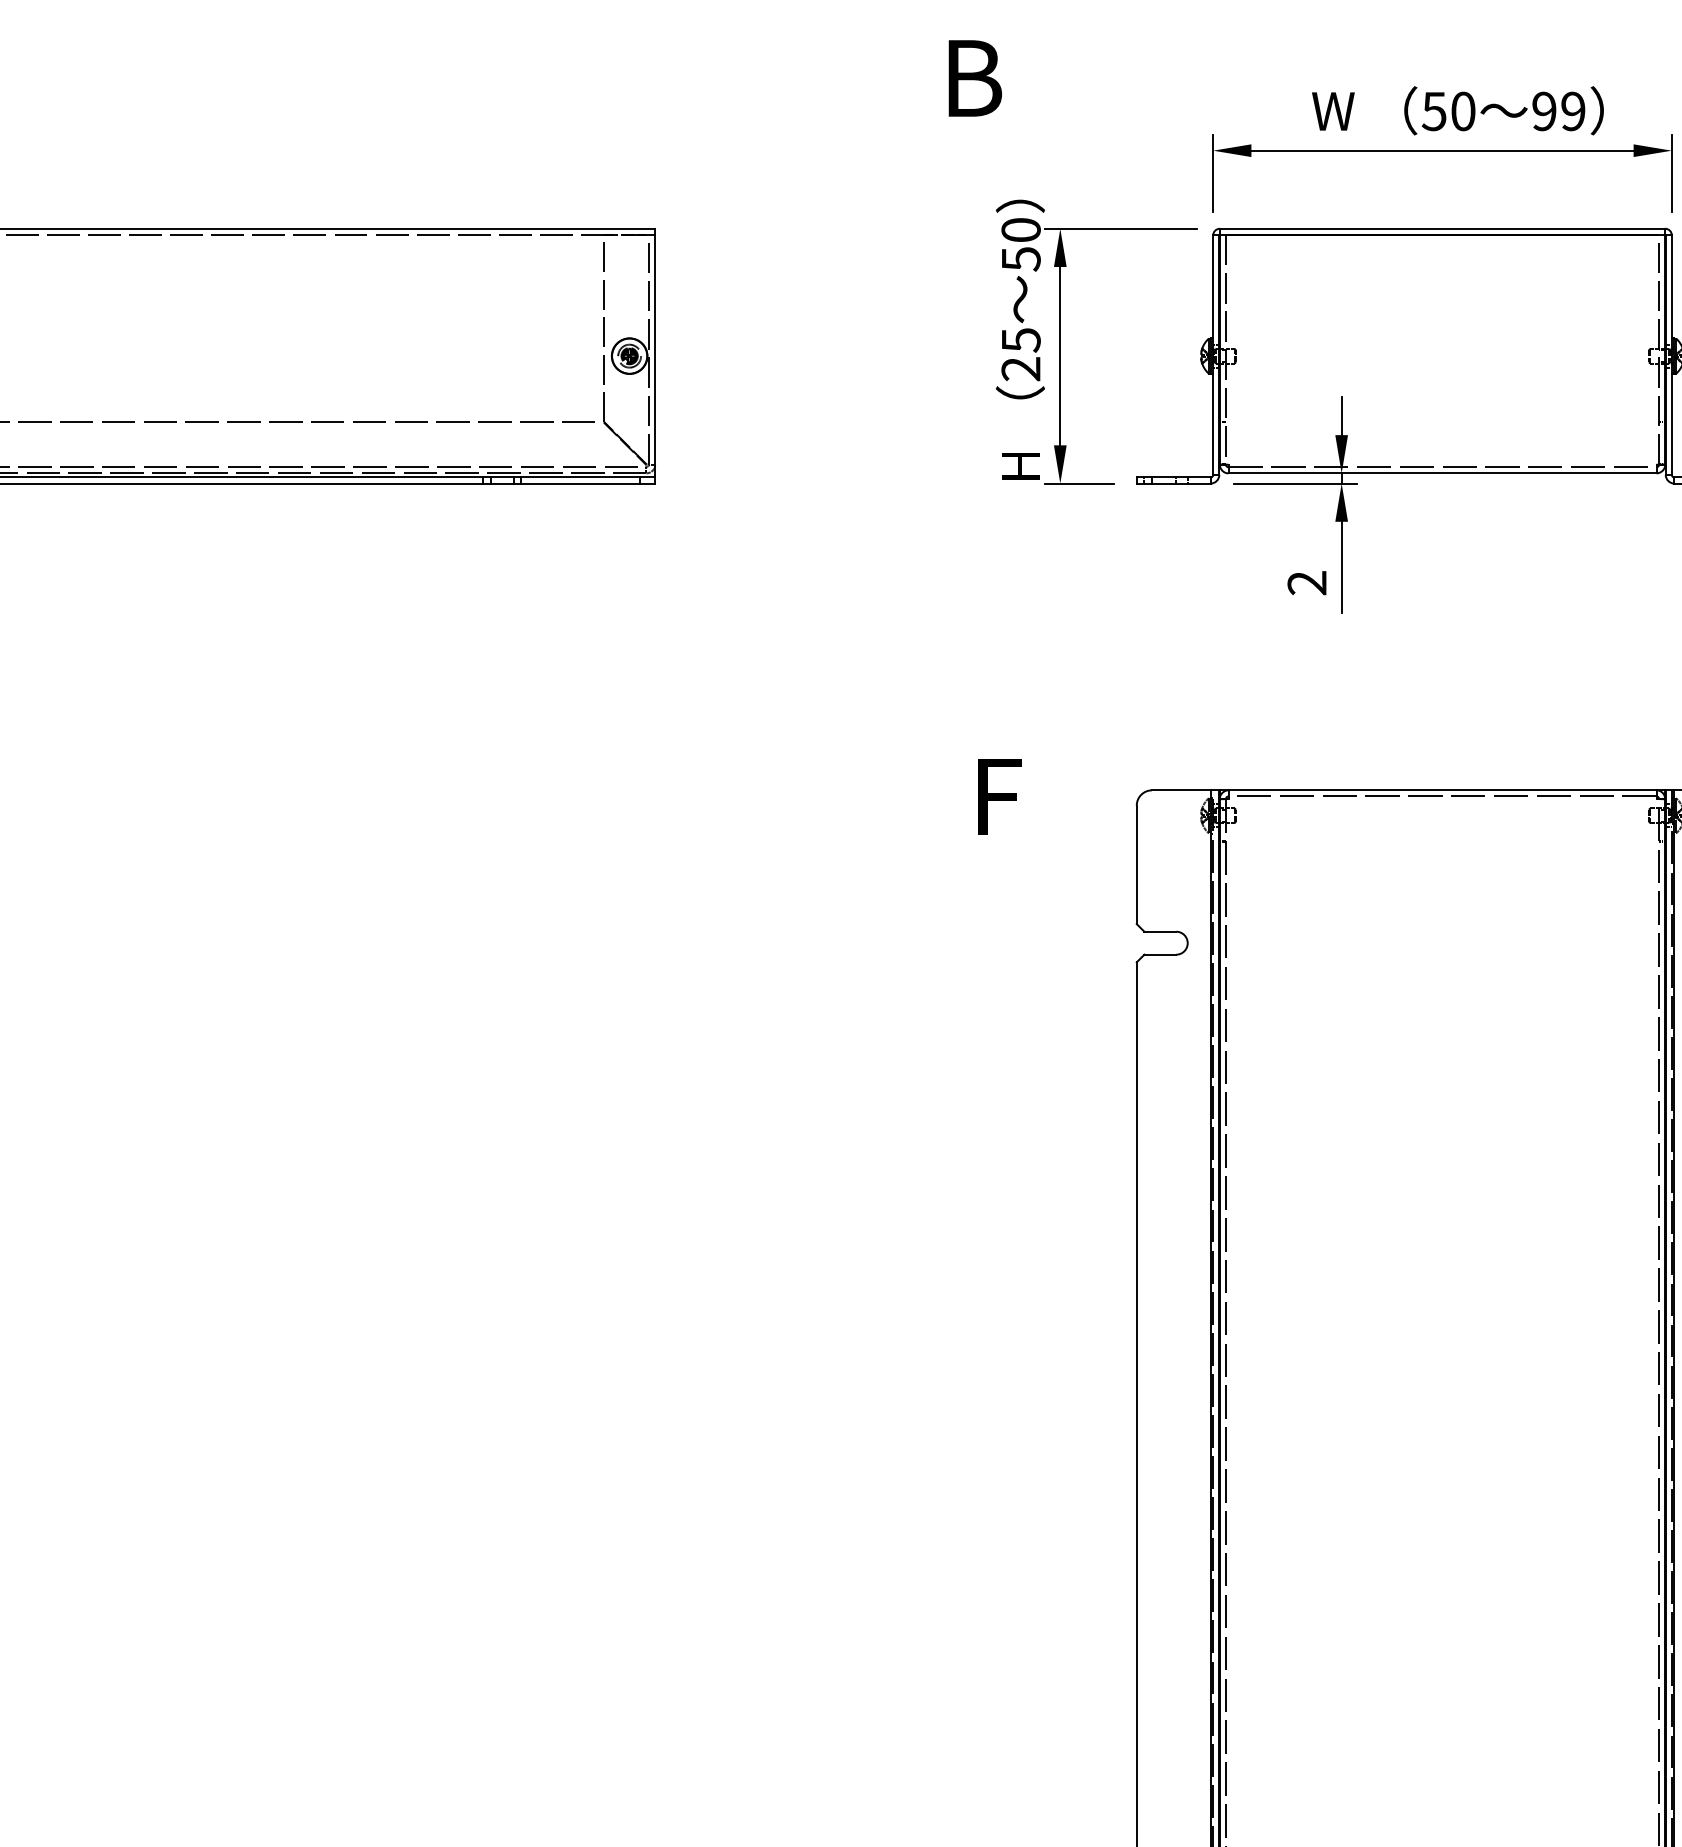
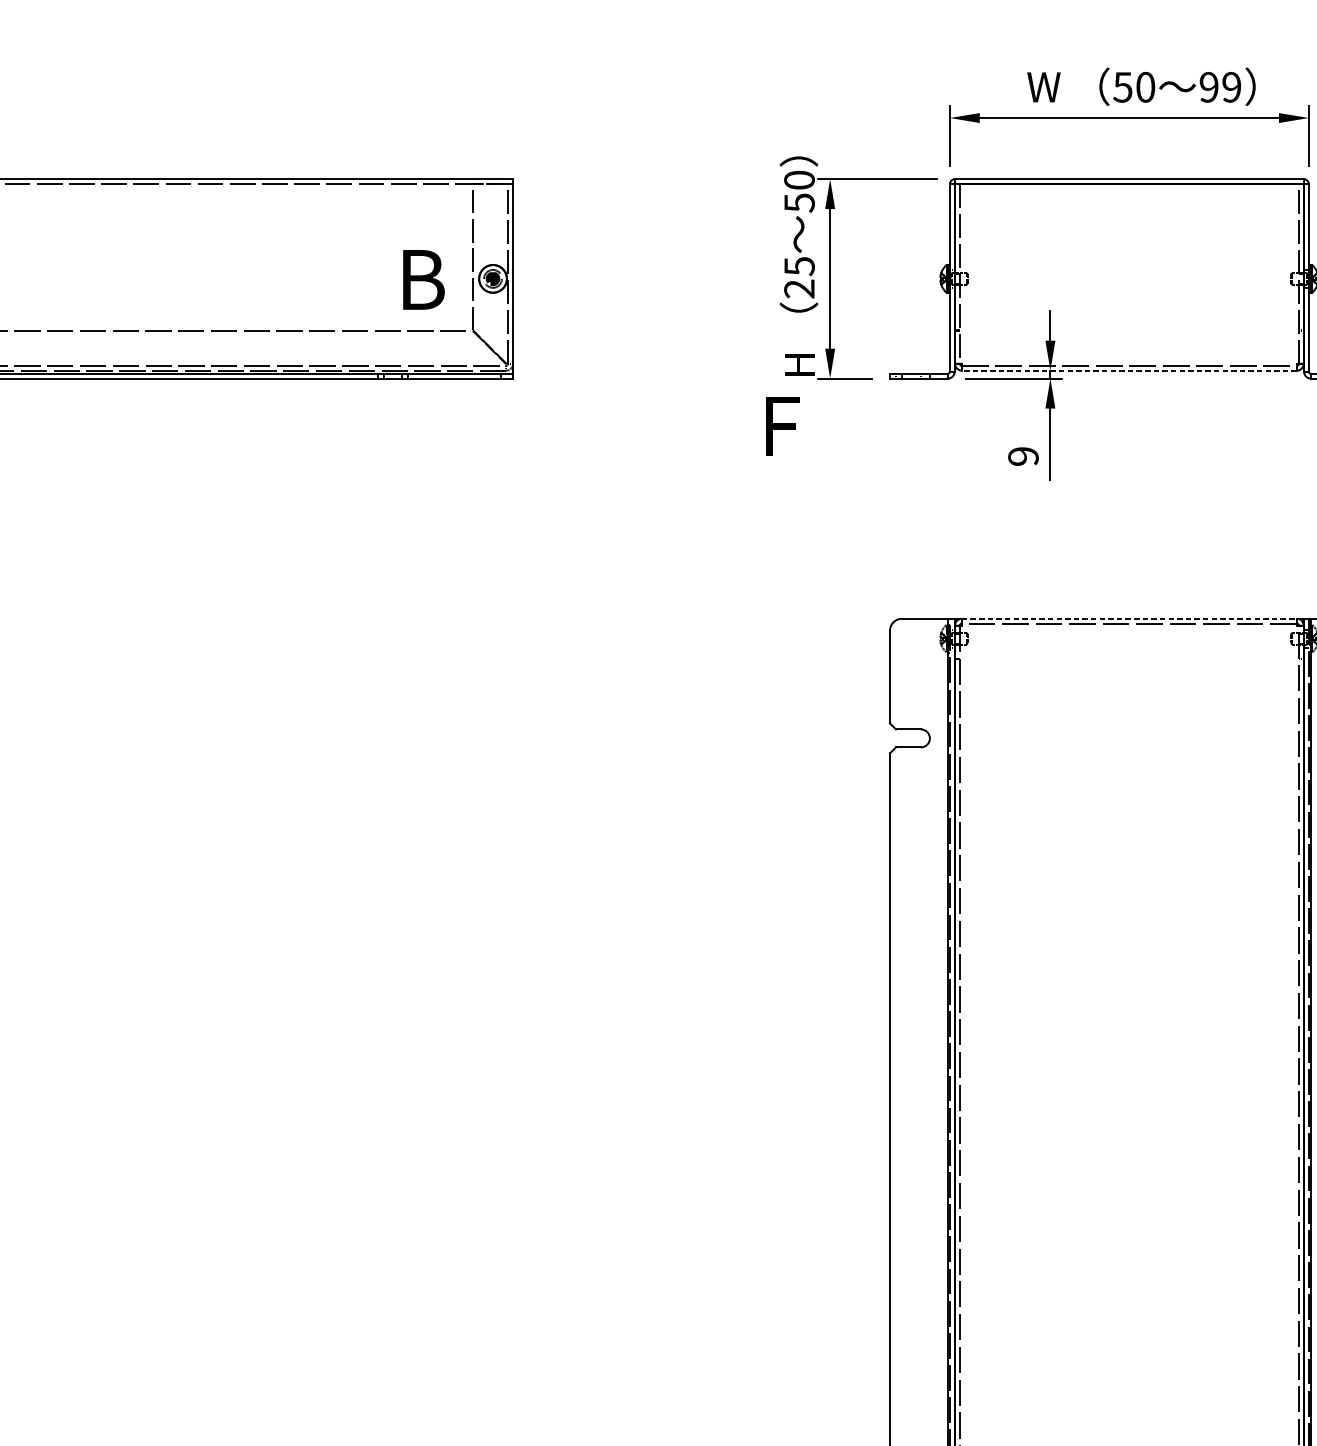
text: (974, 78) -> (423, 279), moved
line: (1442, 473) -> (1129, 370), solid -> dashed
text: (1307, 583) -> (1023, 456), 2 -> 9
line: (1443, 790) -> (1130, 618), solid -> dashed
text: (999, 796) -> (782, 426), moved

